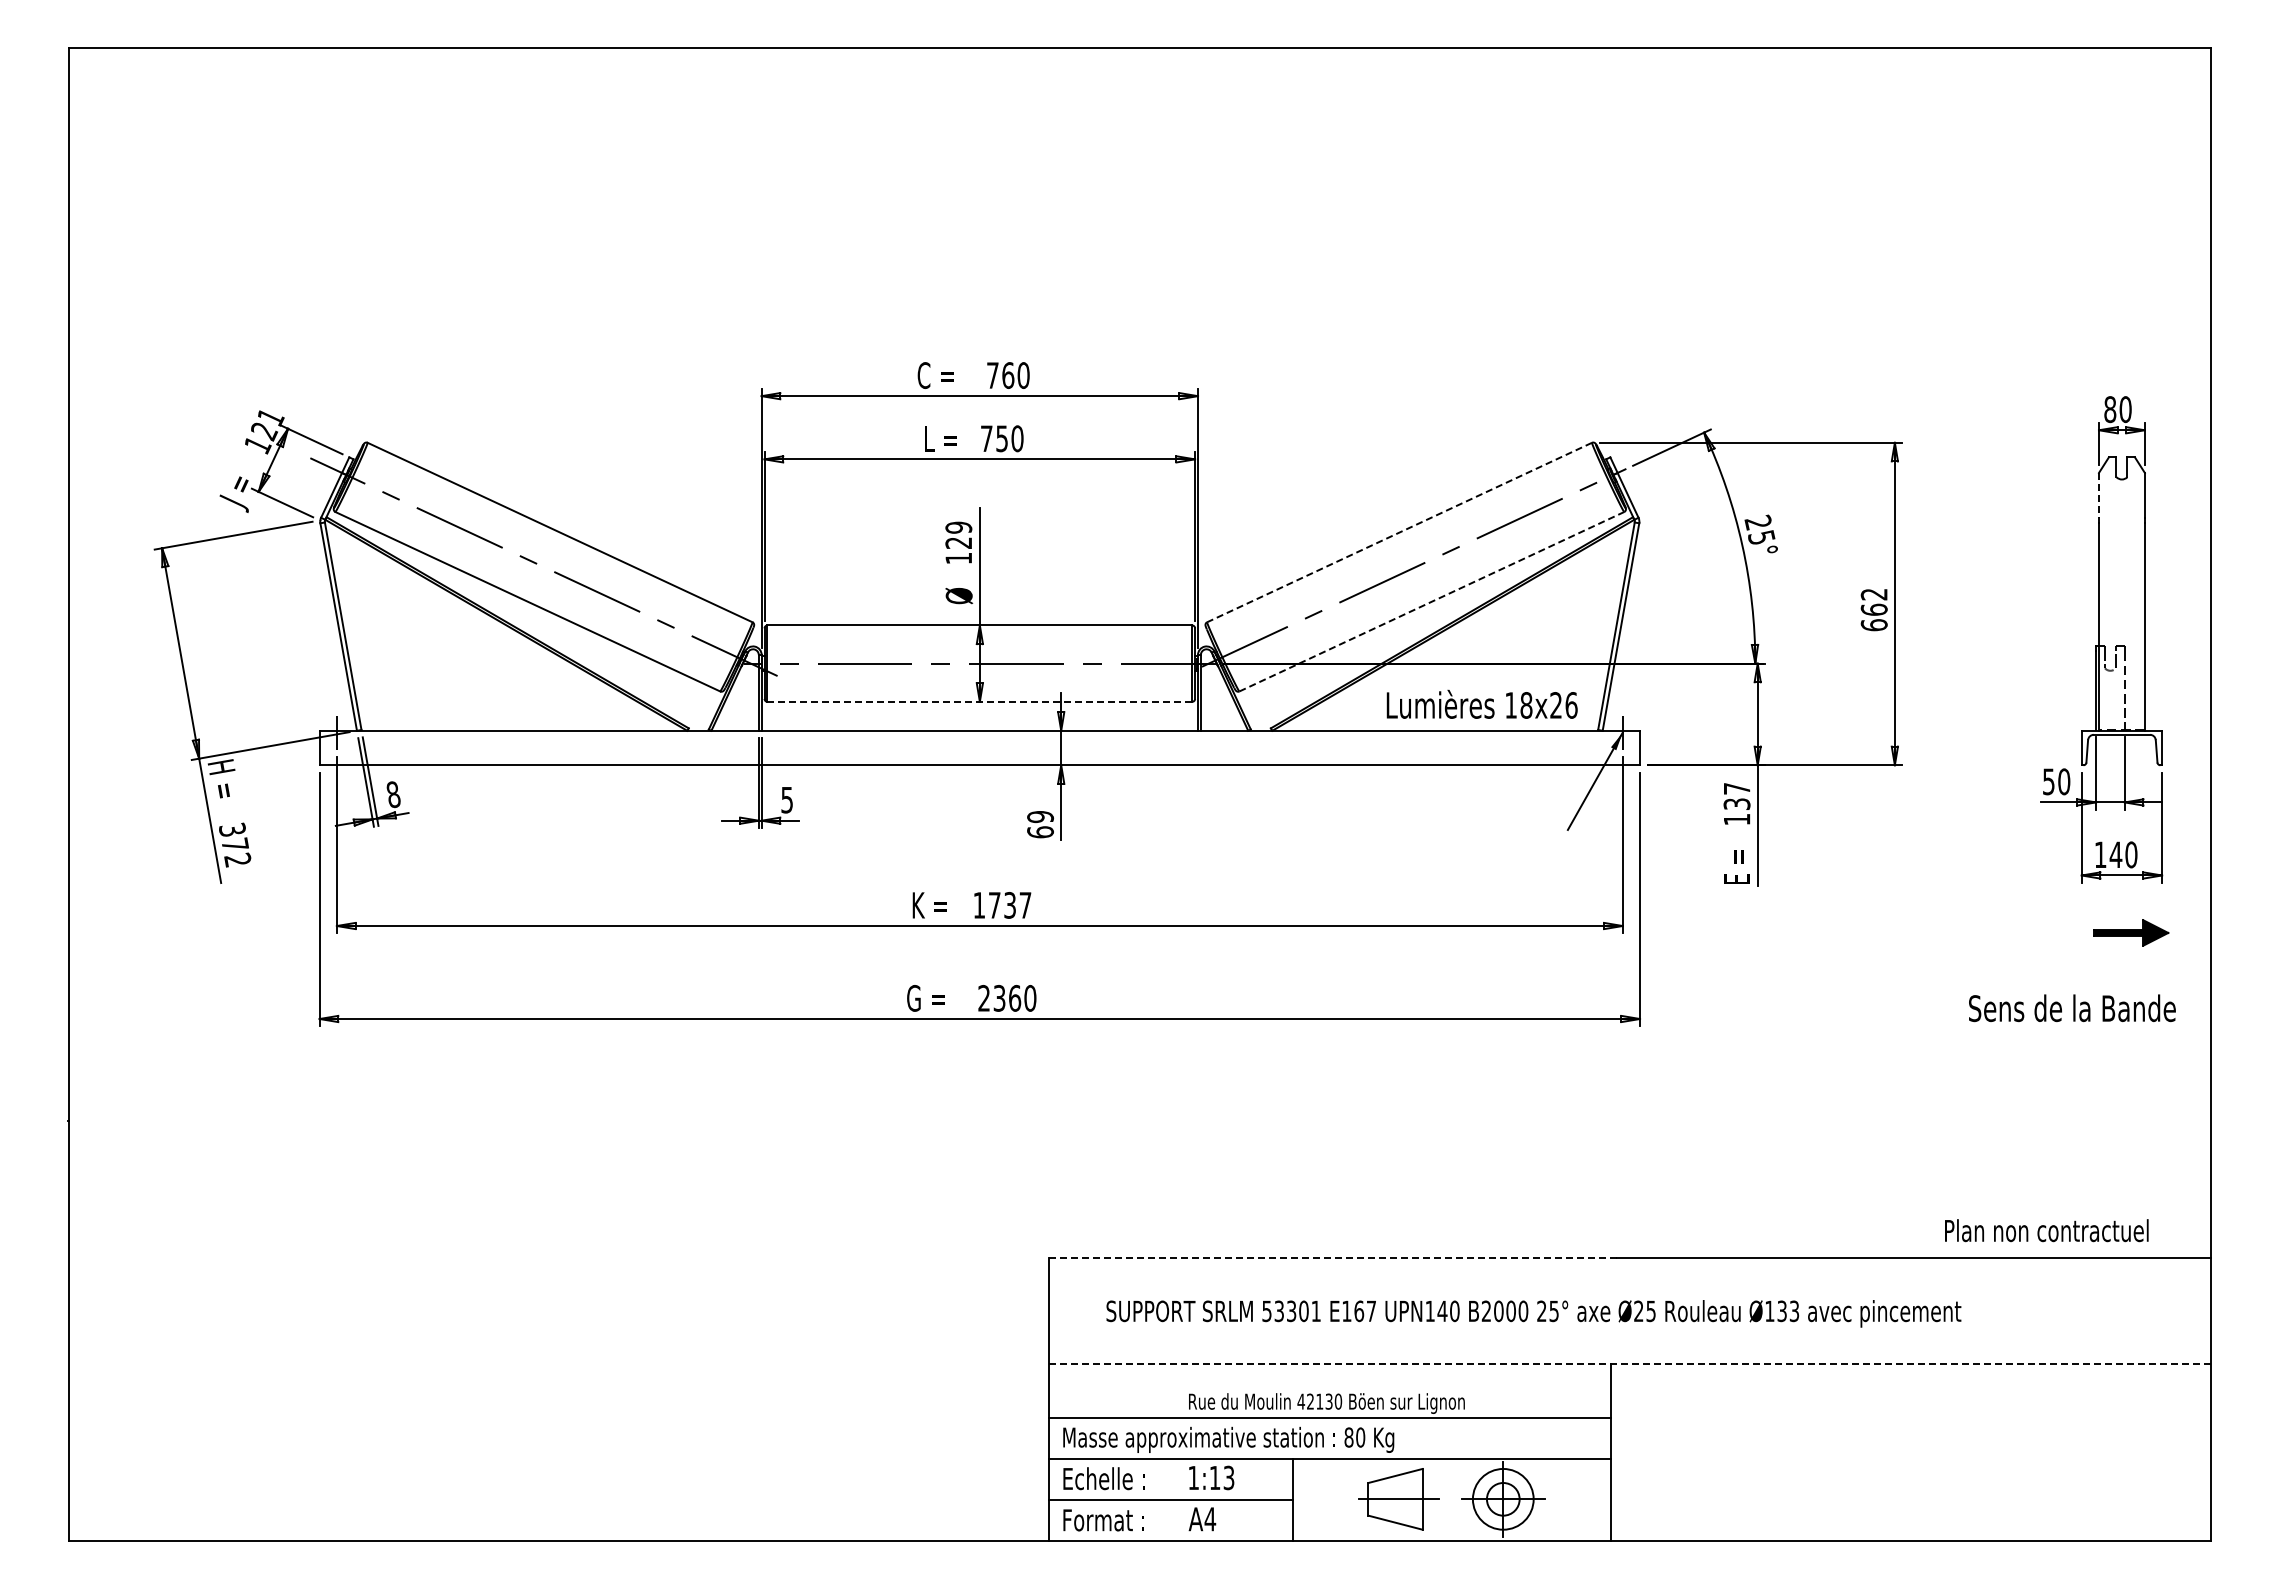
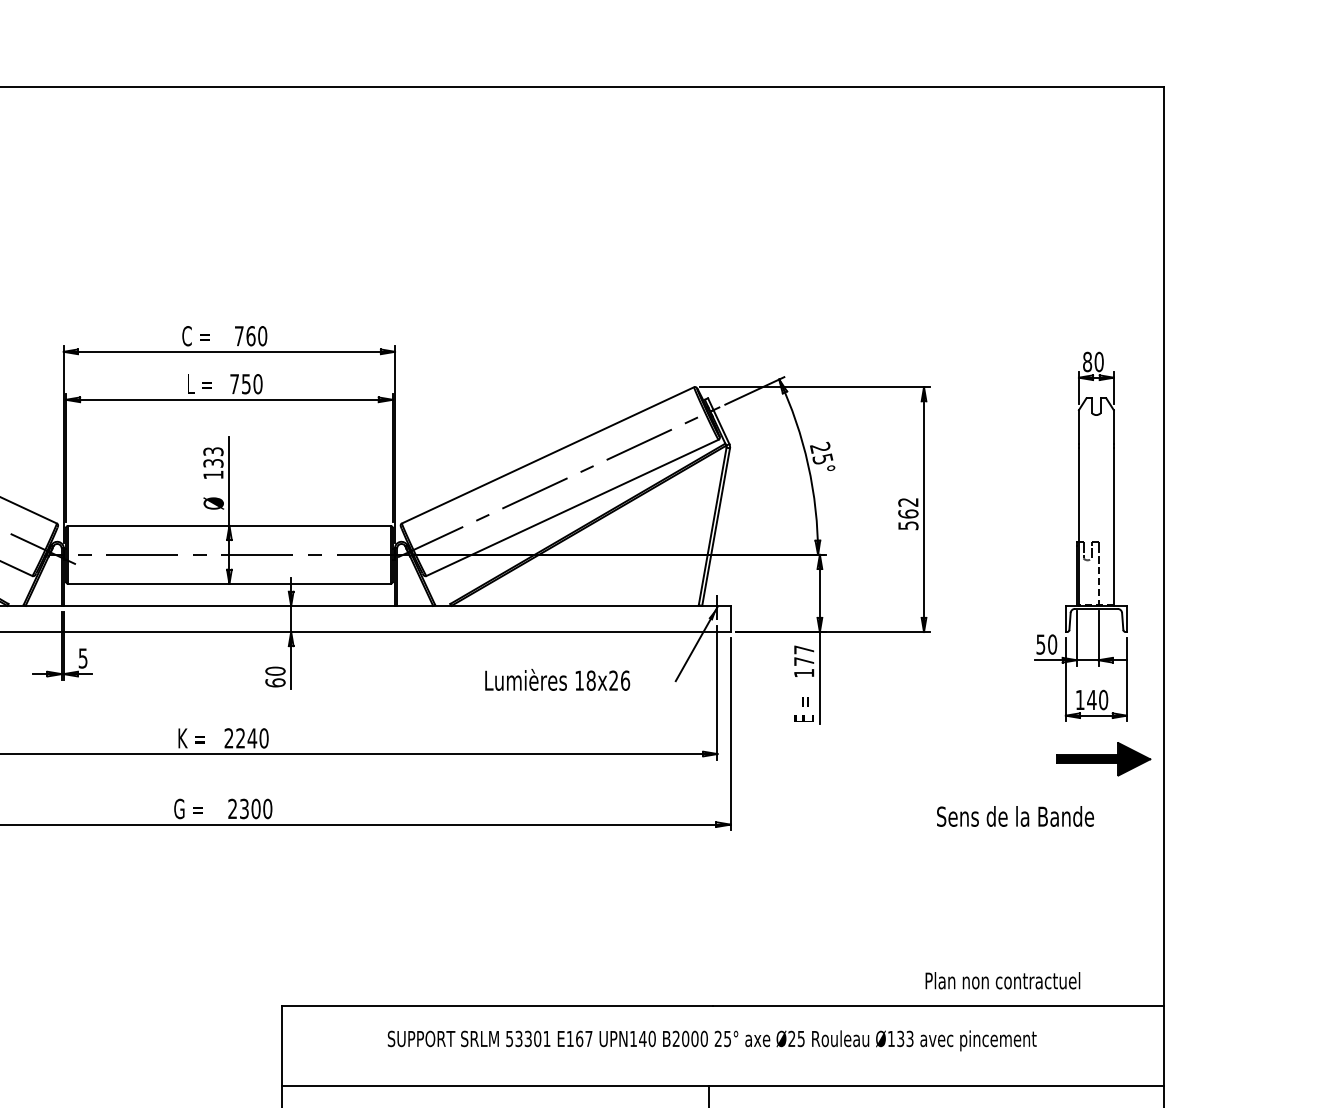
line: (2098, 495) -> (1078, 427), dashed -> solid
line: (1399, 532) -> (547, 455), dashed -> solid
text: (958, 534) -> (213, 456), 129 -> 133
line: (1432, 601) -> (573, 507), dashed -> solid
text: (1873, 625) -> (907, 525), 662 -> 562
line: (980, 701) -> (229, 583), dashed -> solid
text: (1481, 703) -> (557, 679), moved
text: (1736, 803) -> (803, 661), 137 -> 177
text: (1040, 817) -> (275, 671), 69 -> 60
text: (1002, 905) -> (246, 738), 1737 -> 2240
part: (2131, 932) -> (1103, 758), size x1.67
text: (1015, 997) -> (256, 808), 2360 -> 2300
text: (2072, 1008) -> (1015, 816), moved
text: (2046, 1230) -> (1002, 980), moved
line: (1333, 1257) -> (497, 1005), dashed -> solid
text: (1533, 1313) -> (711, 1040), moved
line: (1629, 1363) -> (722, 1086), dashed -> solid

